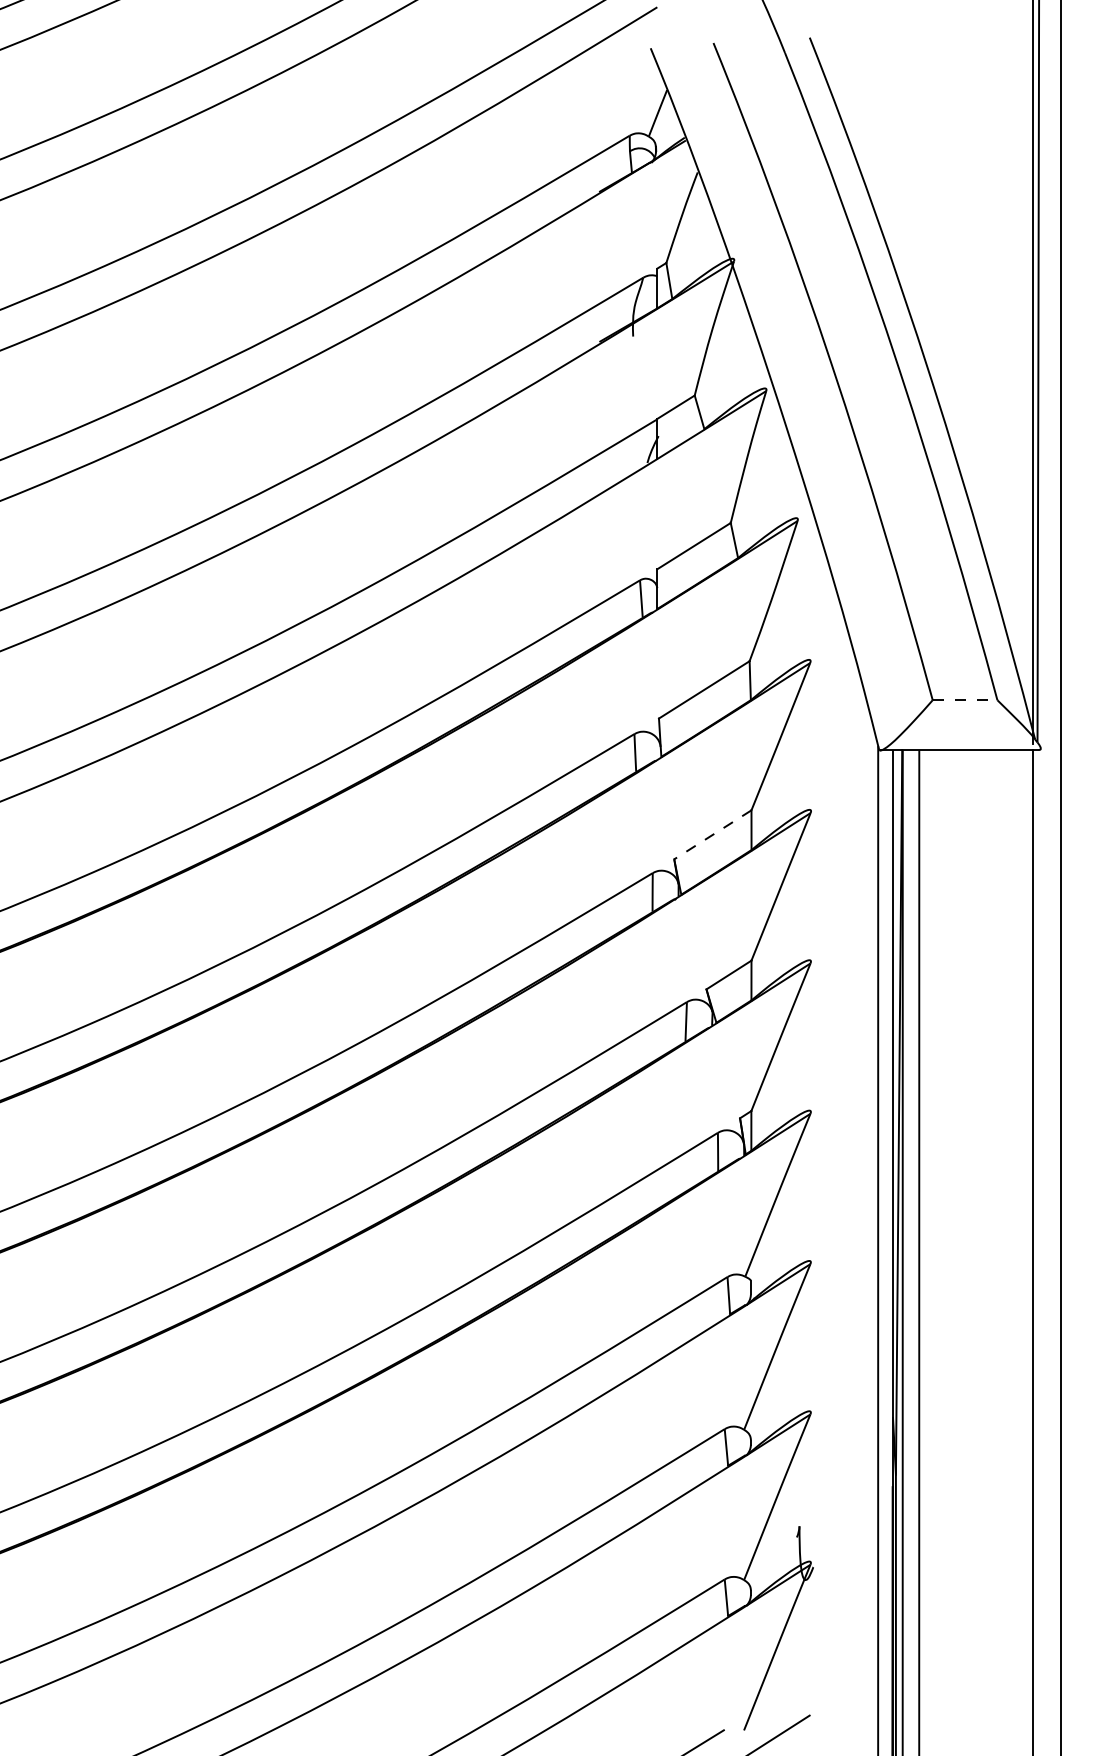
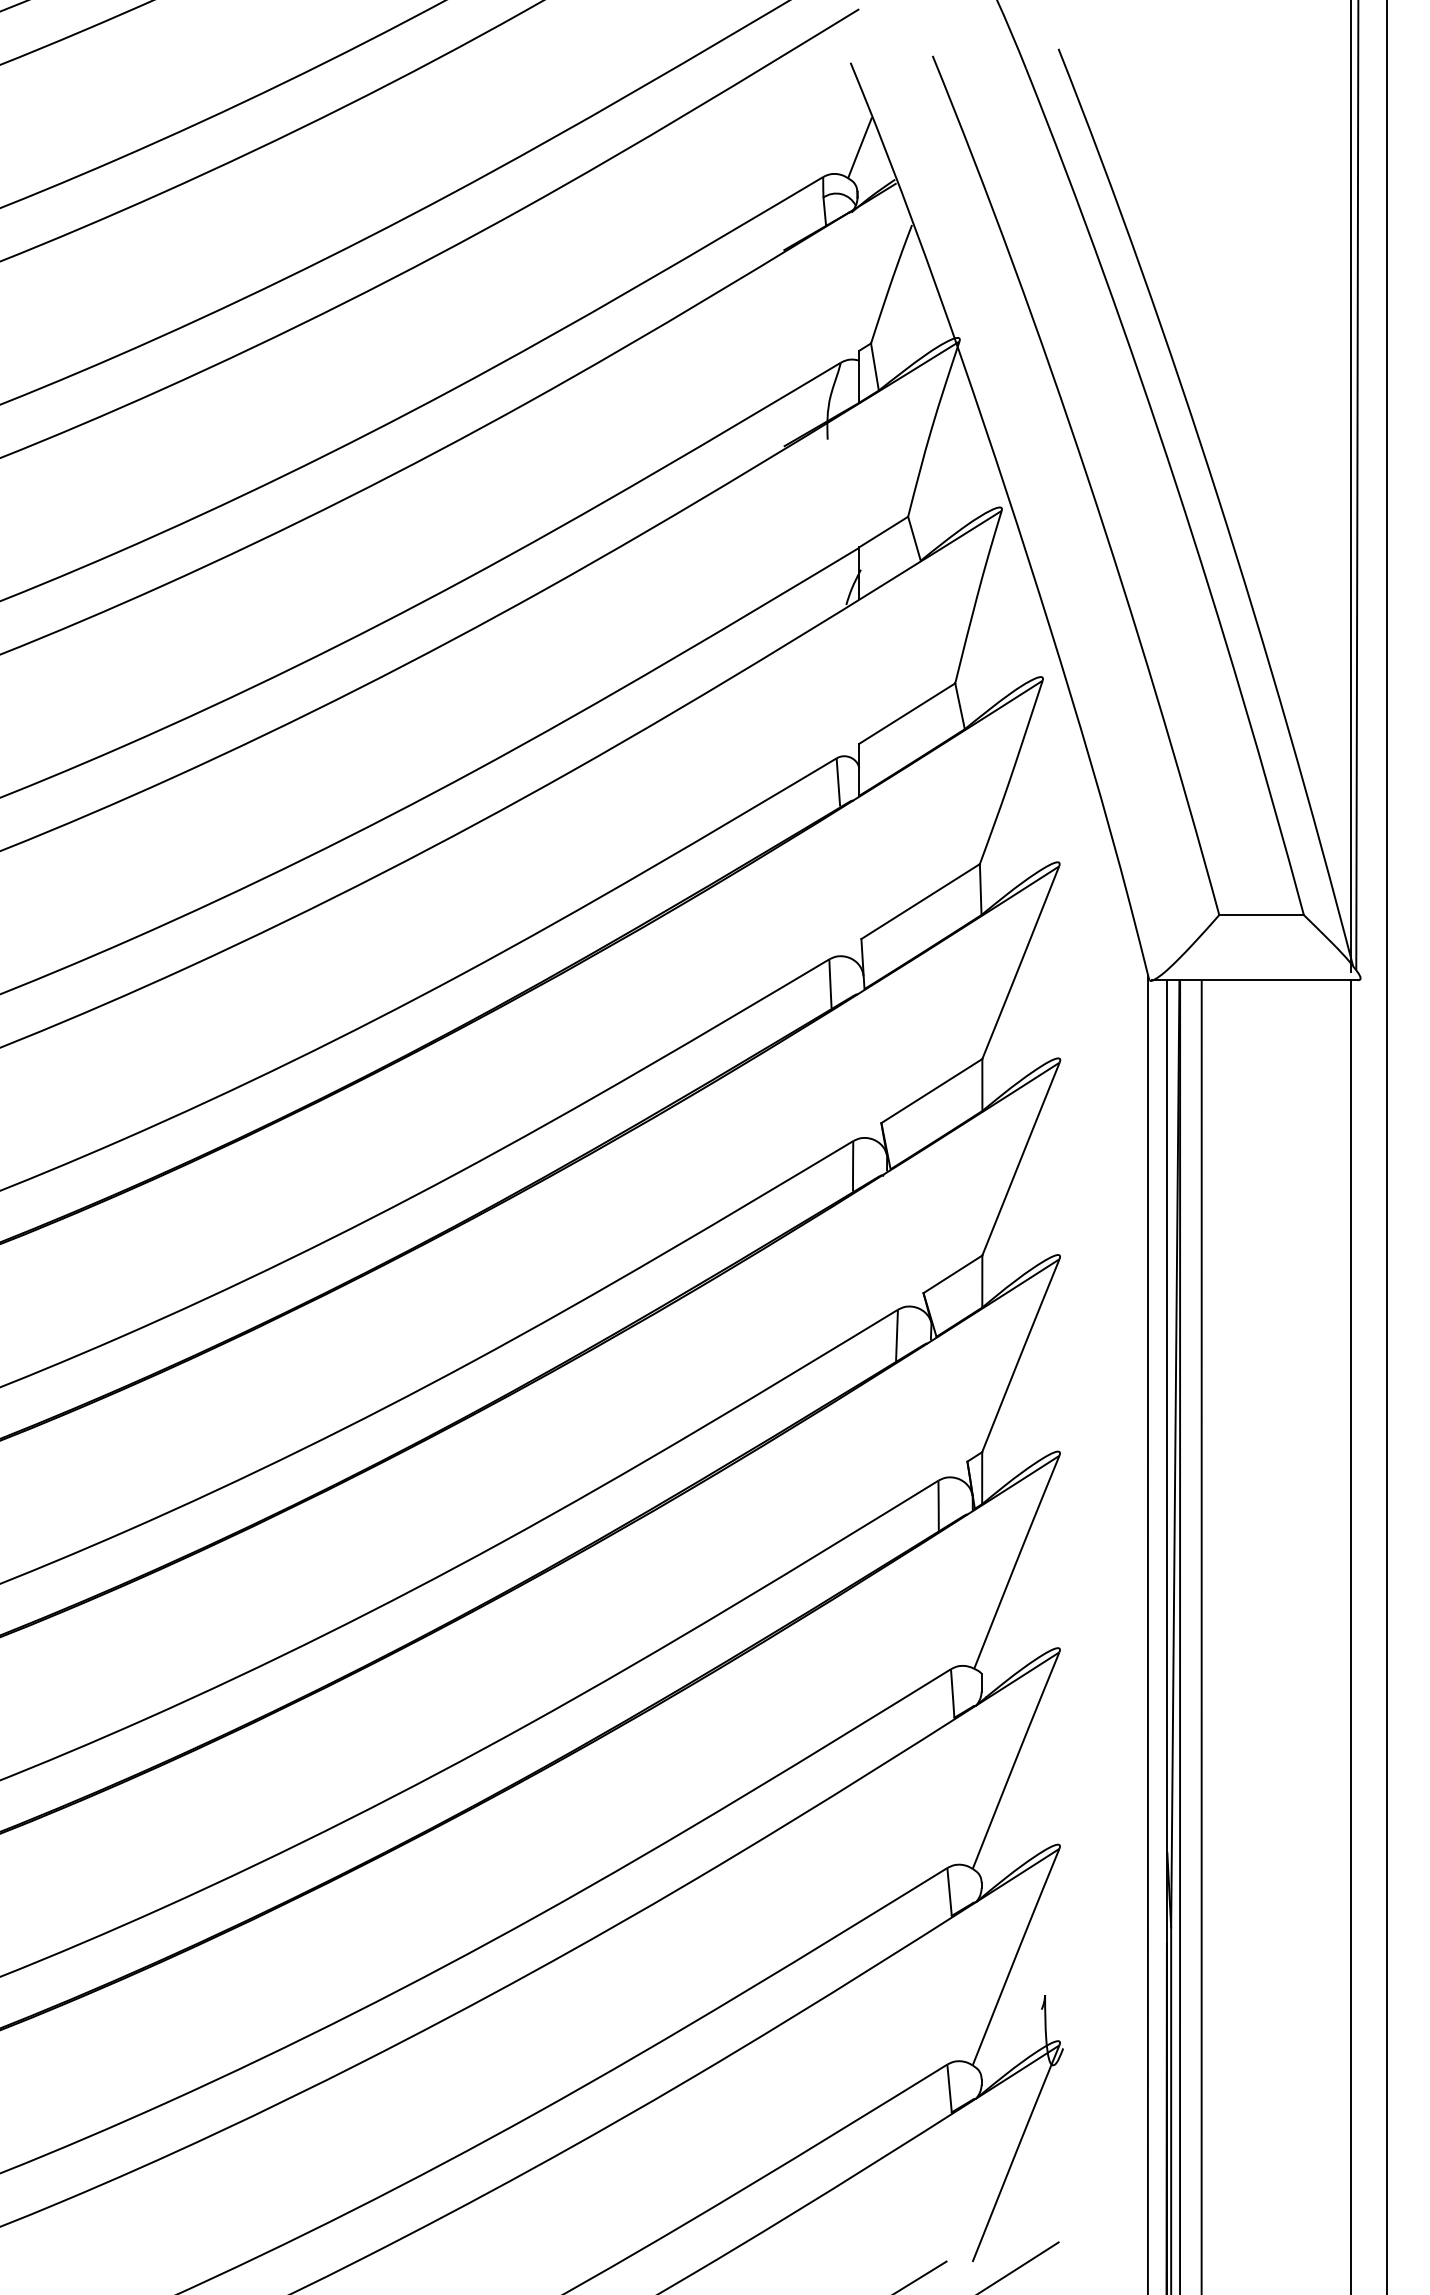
line: (965, 700) -> (1262, 915), dashed -> solid
line: (712, 835) -> (931, 1091), dashed -> solid

